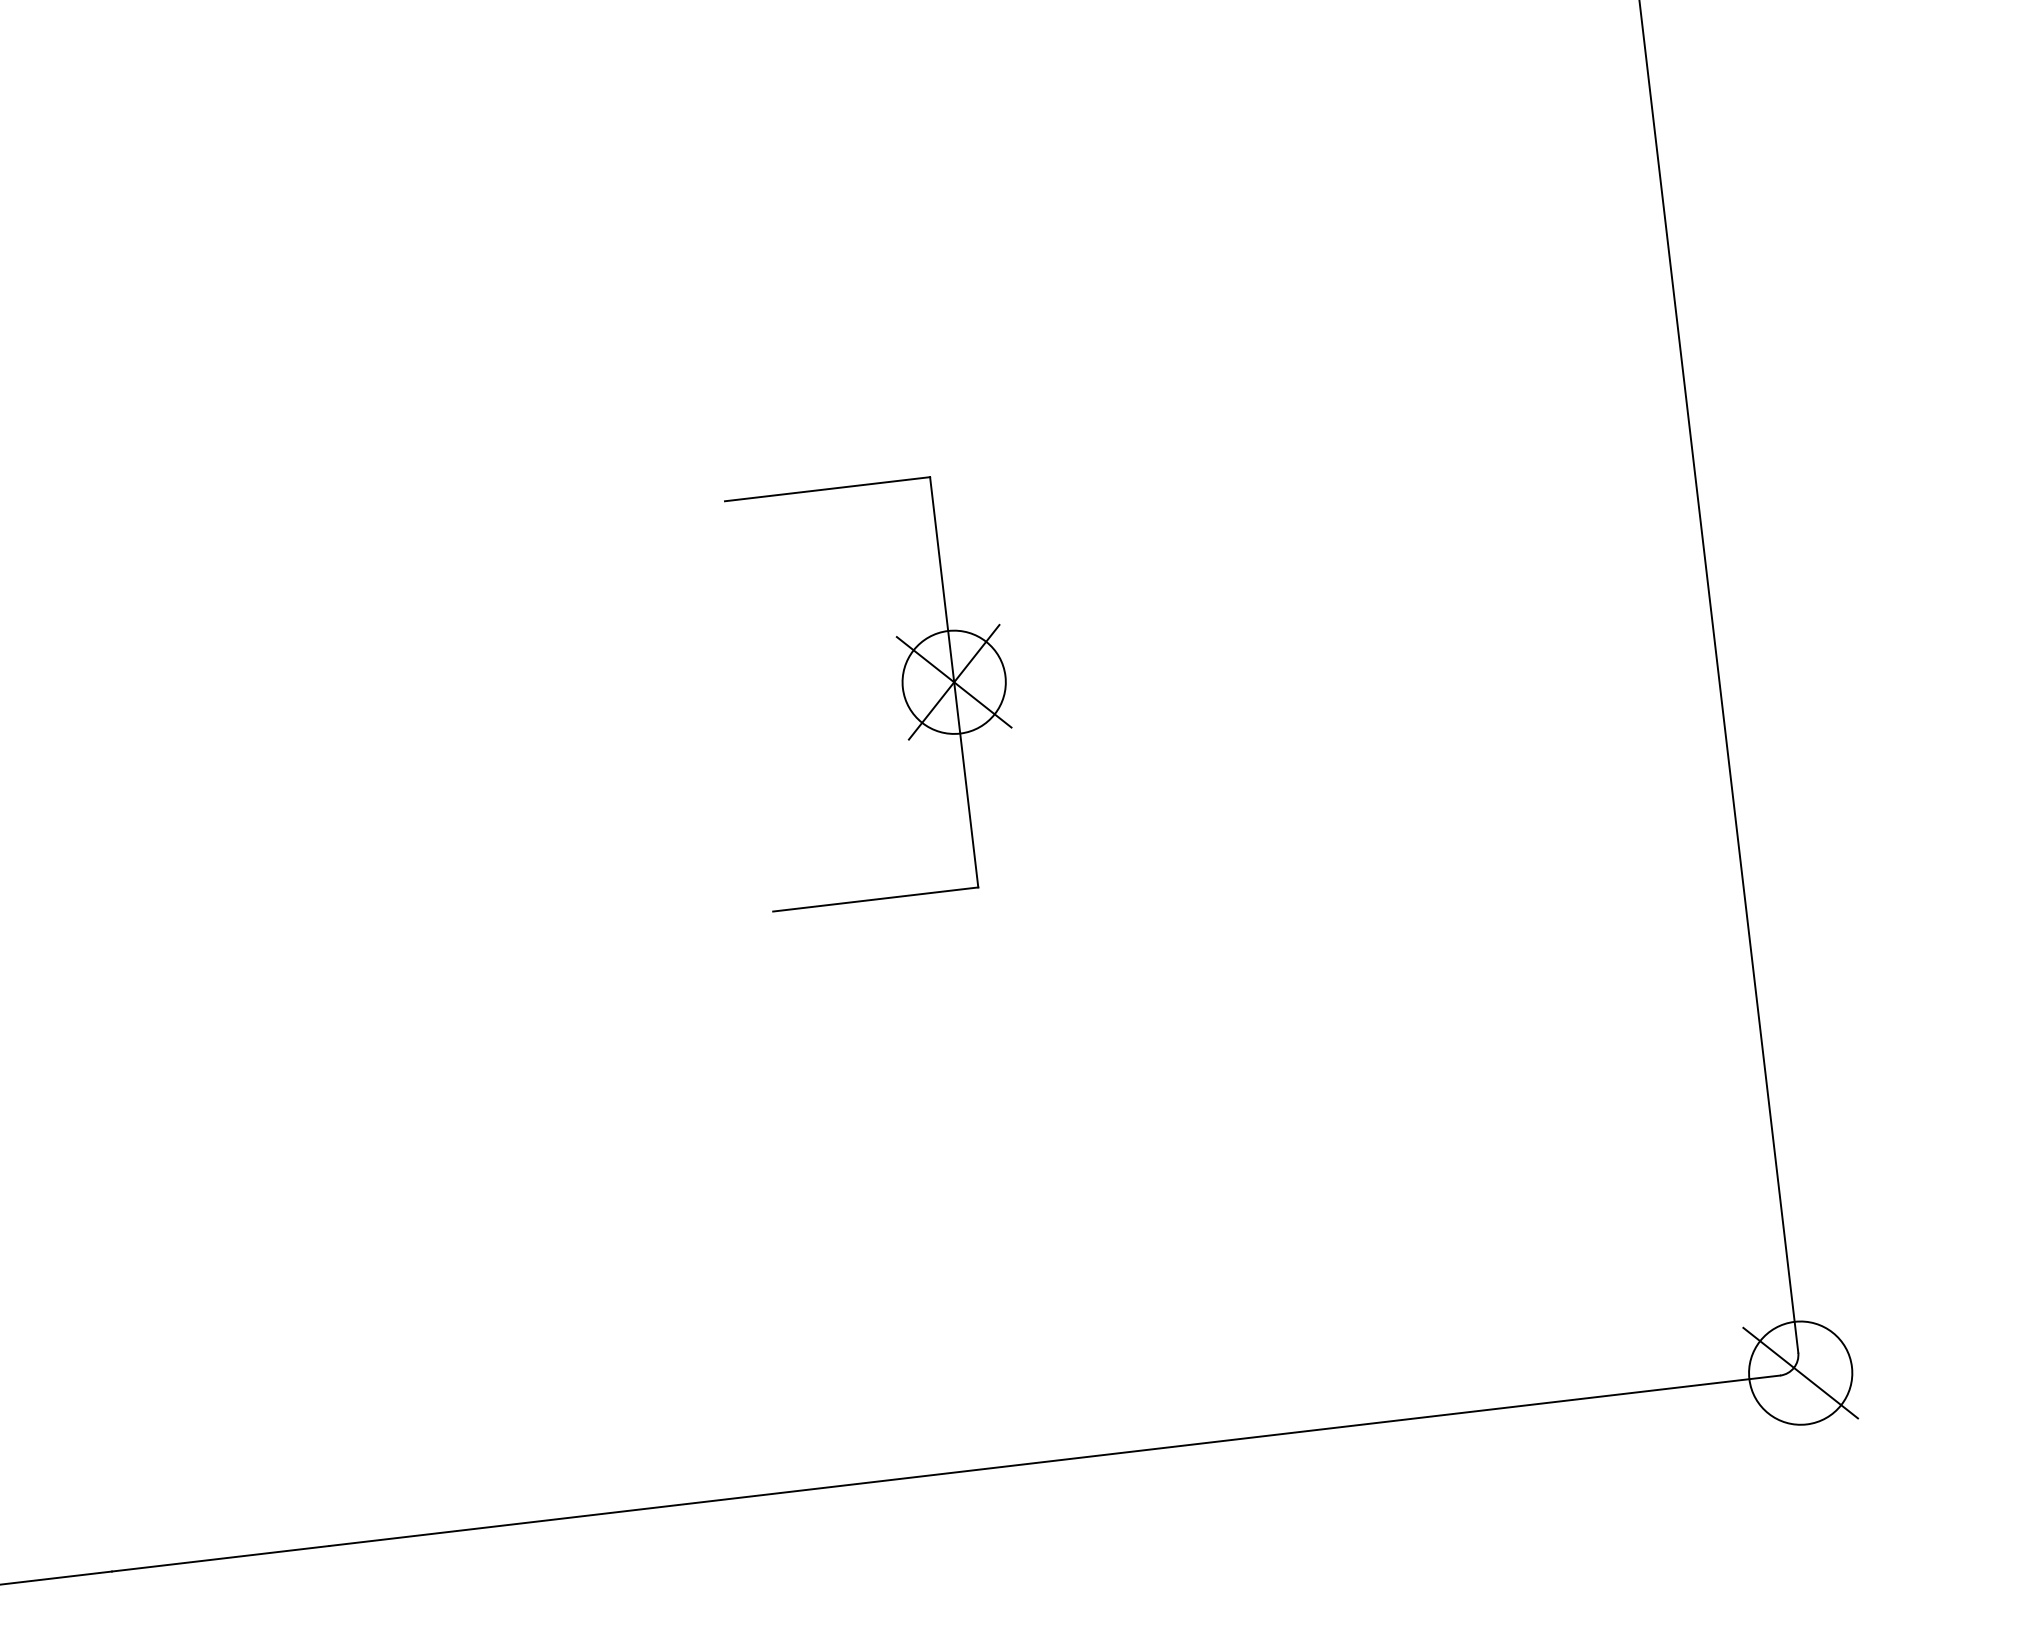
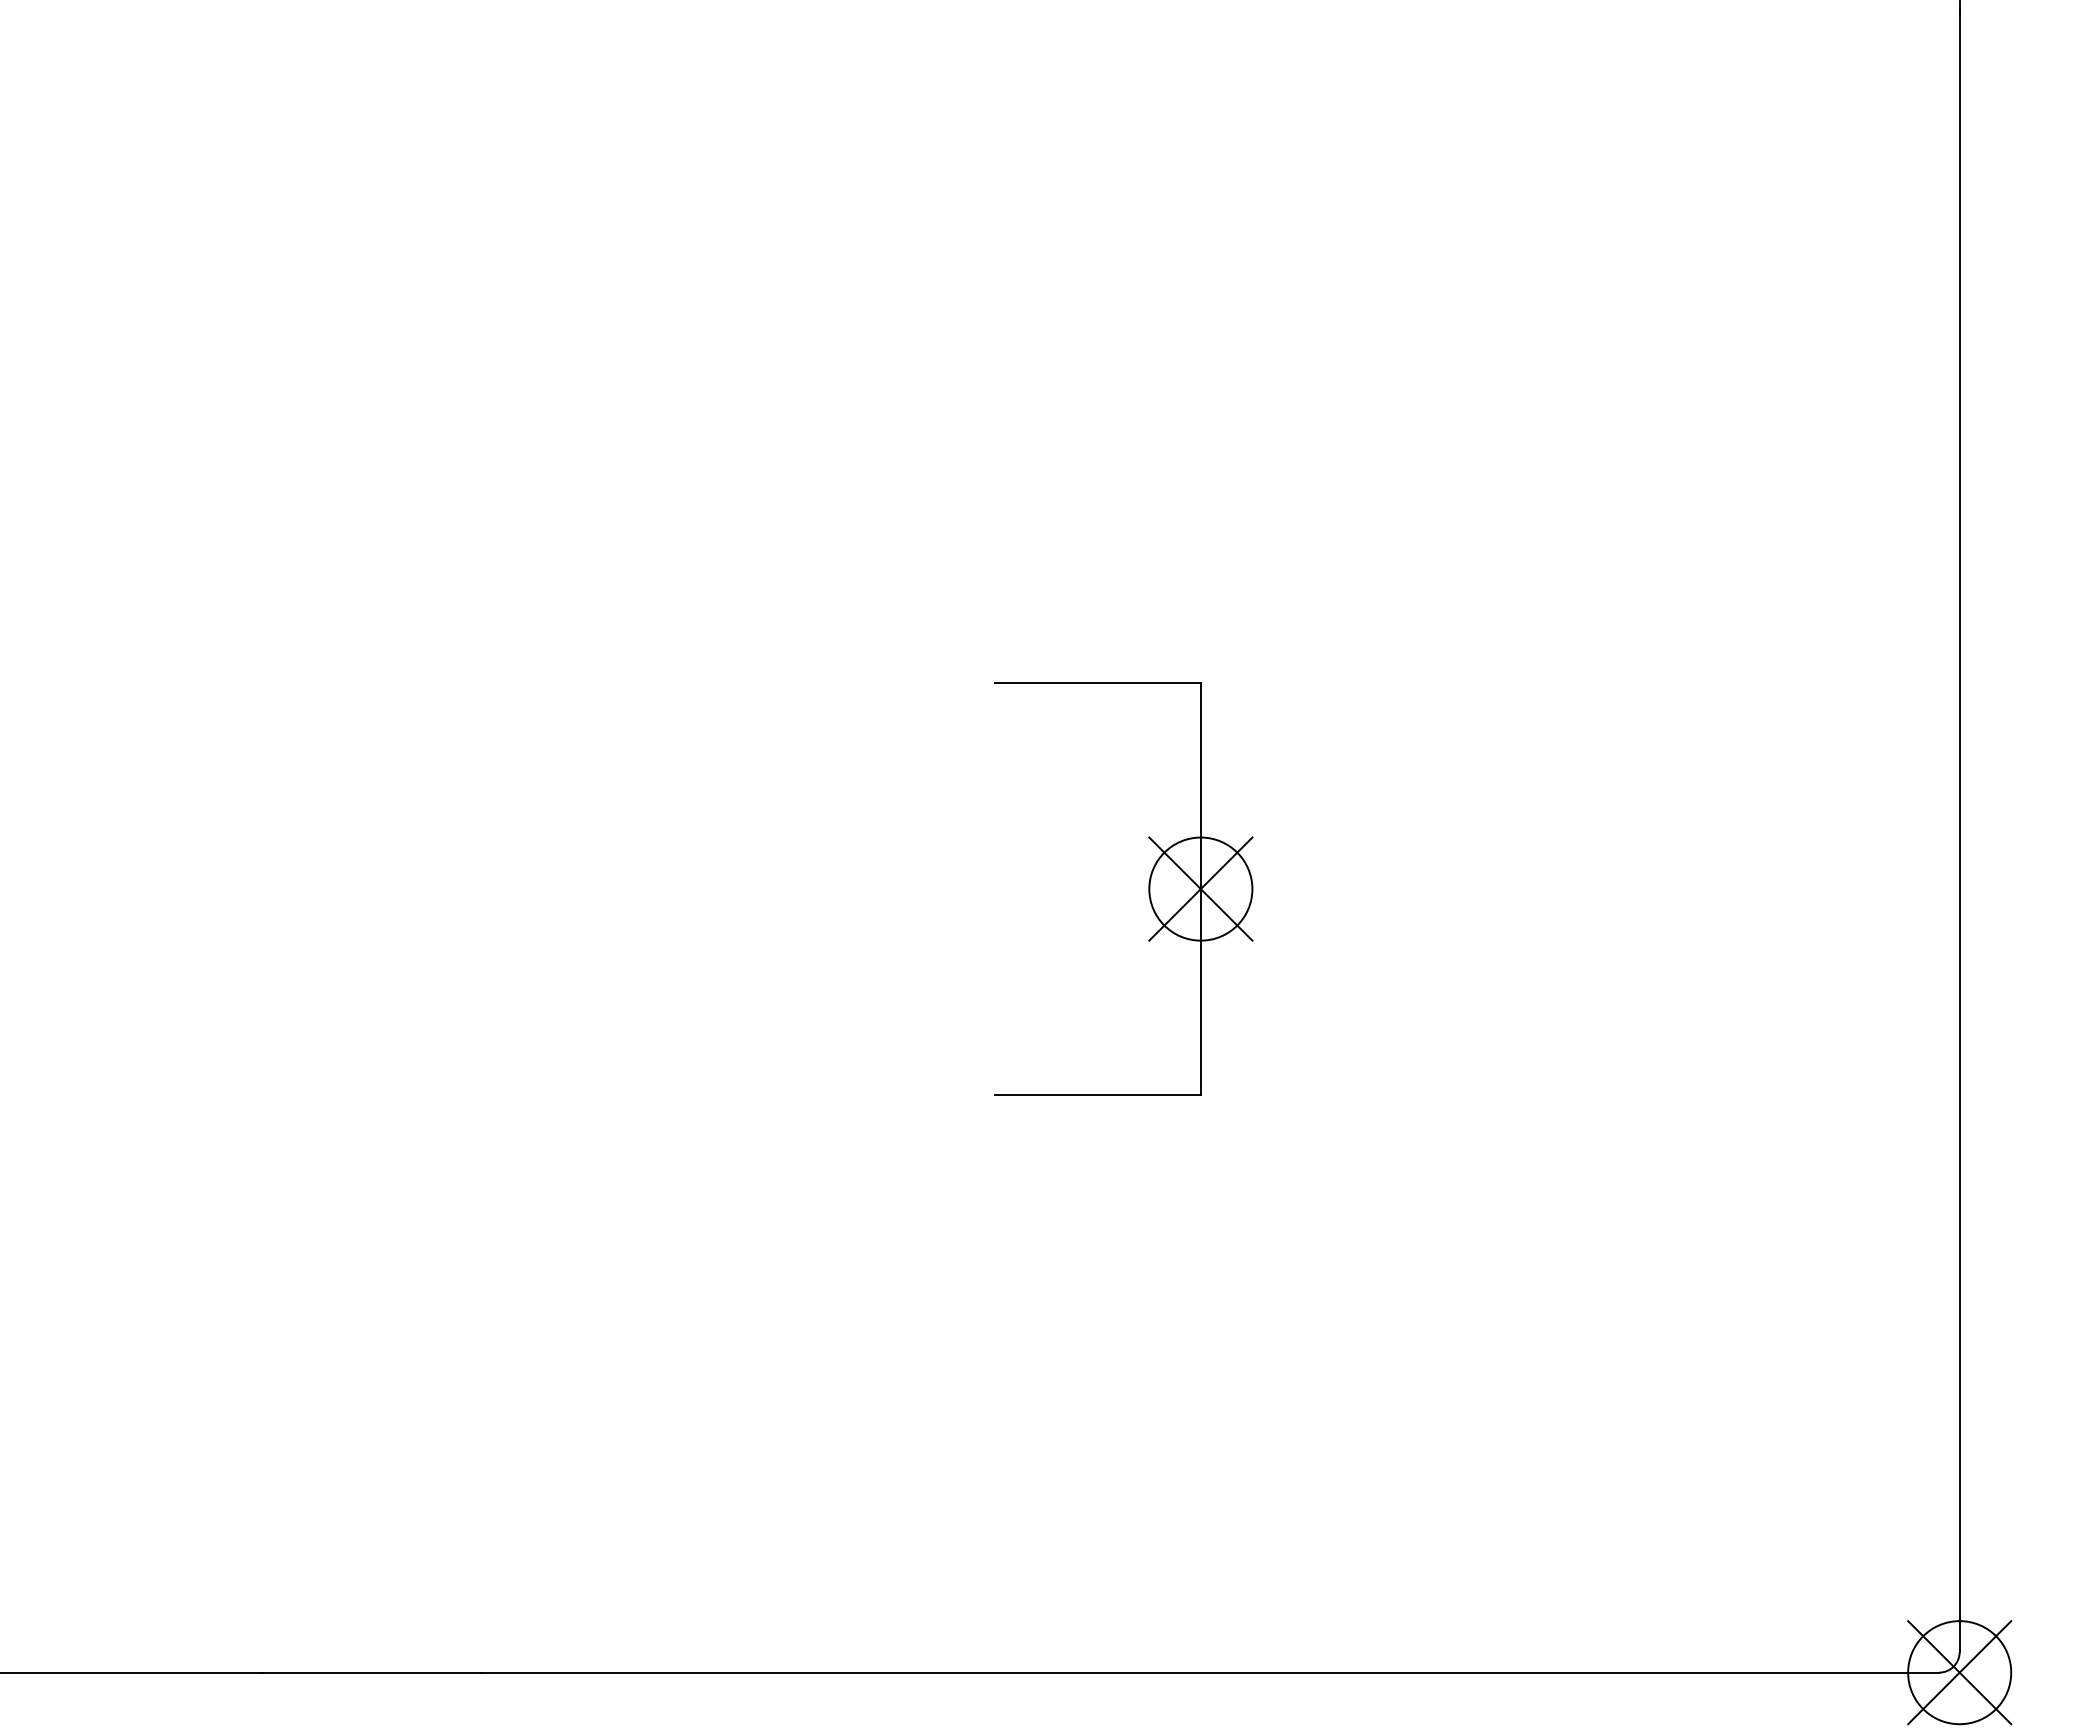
line: (1800, 1373) -> (1959, 1672), added

